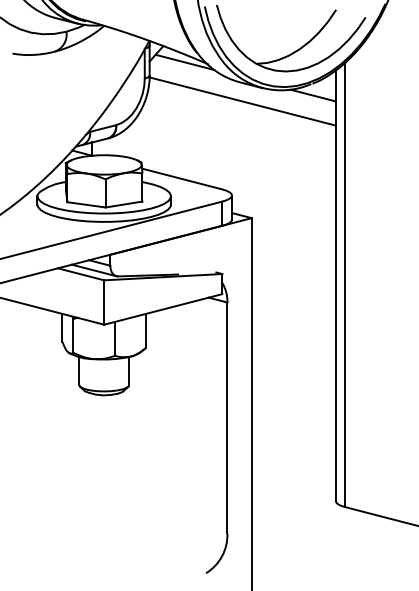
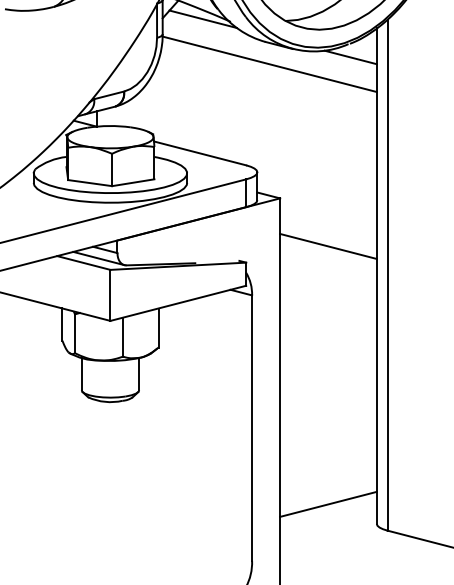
line: (293, 259) -> (328, 245), added
line: (293, 484) -> (328, 504), added

